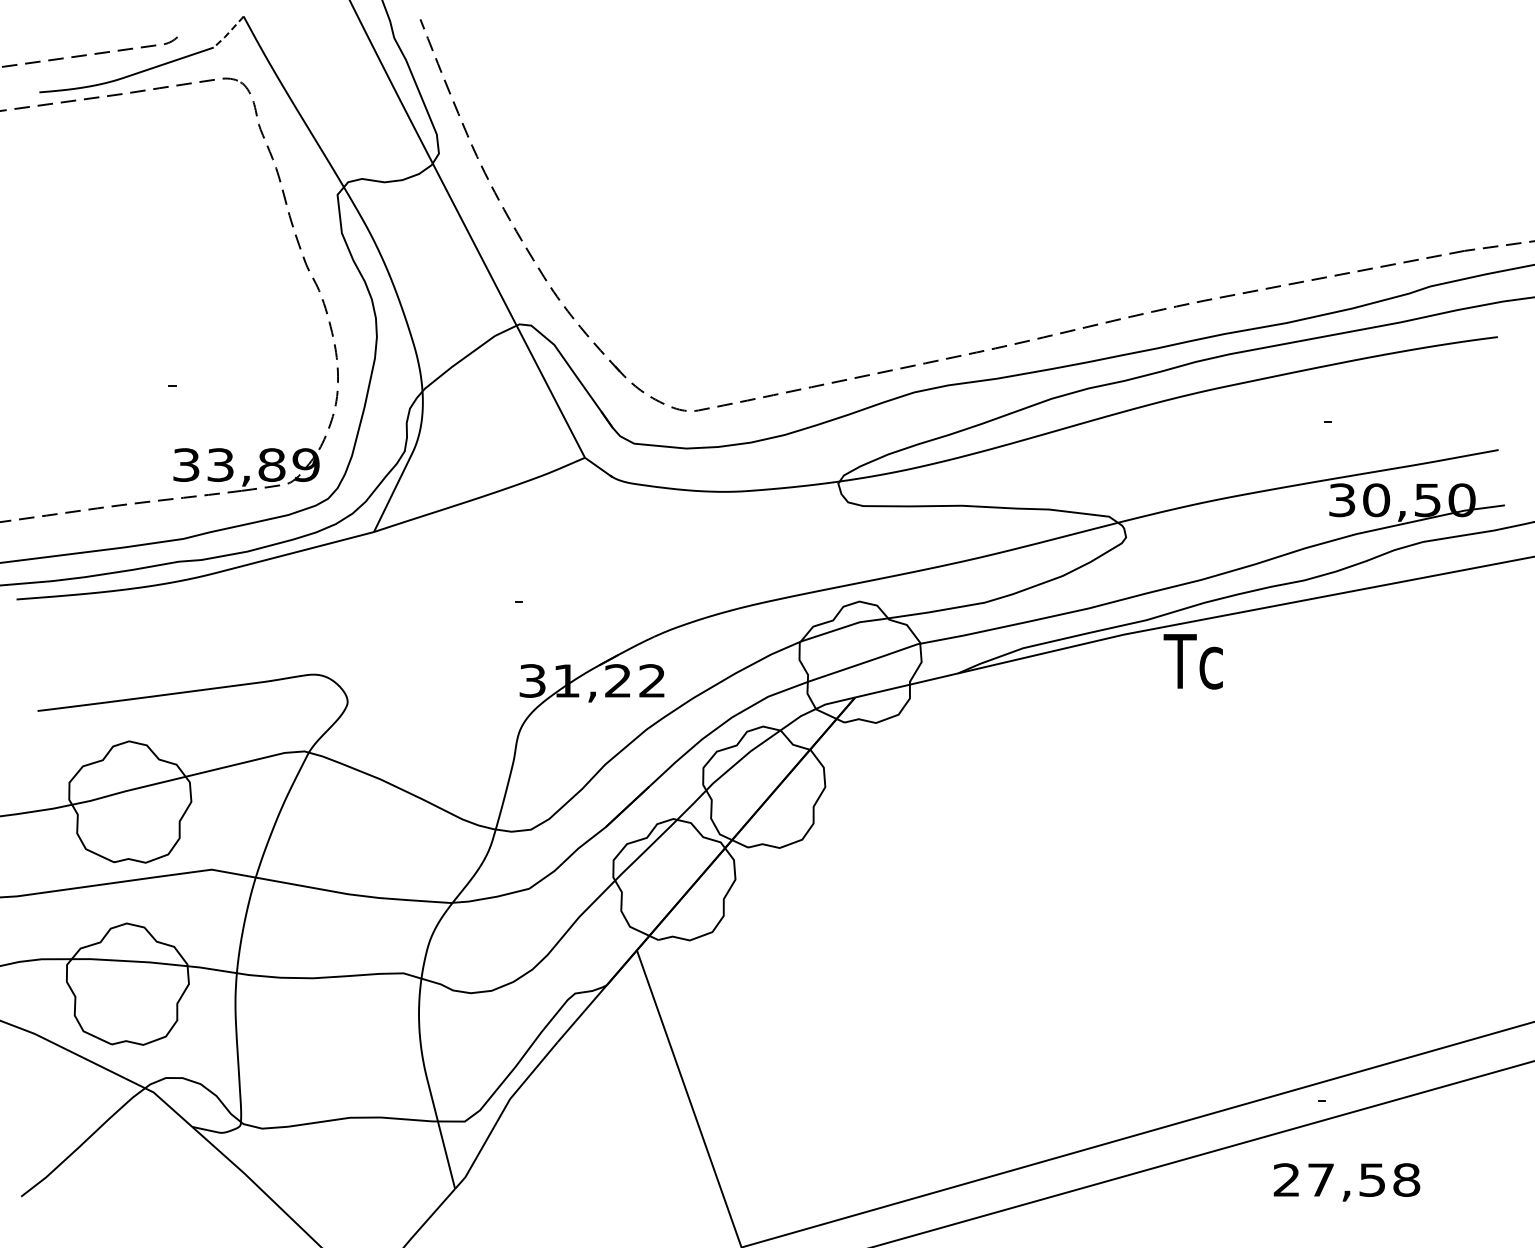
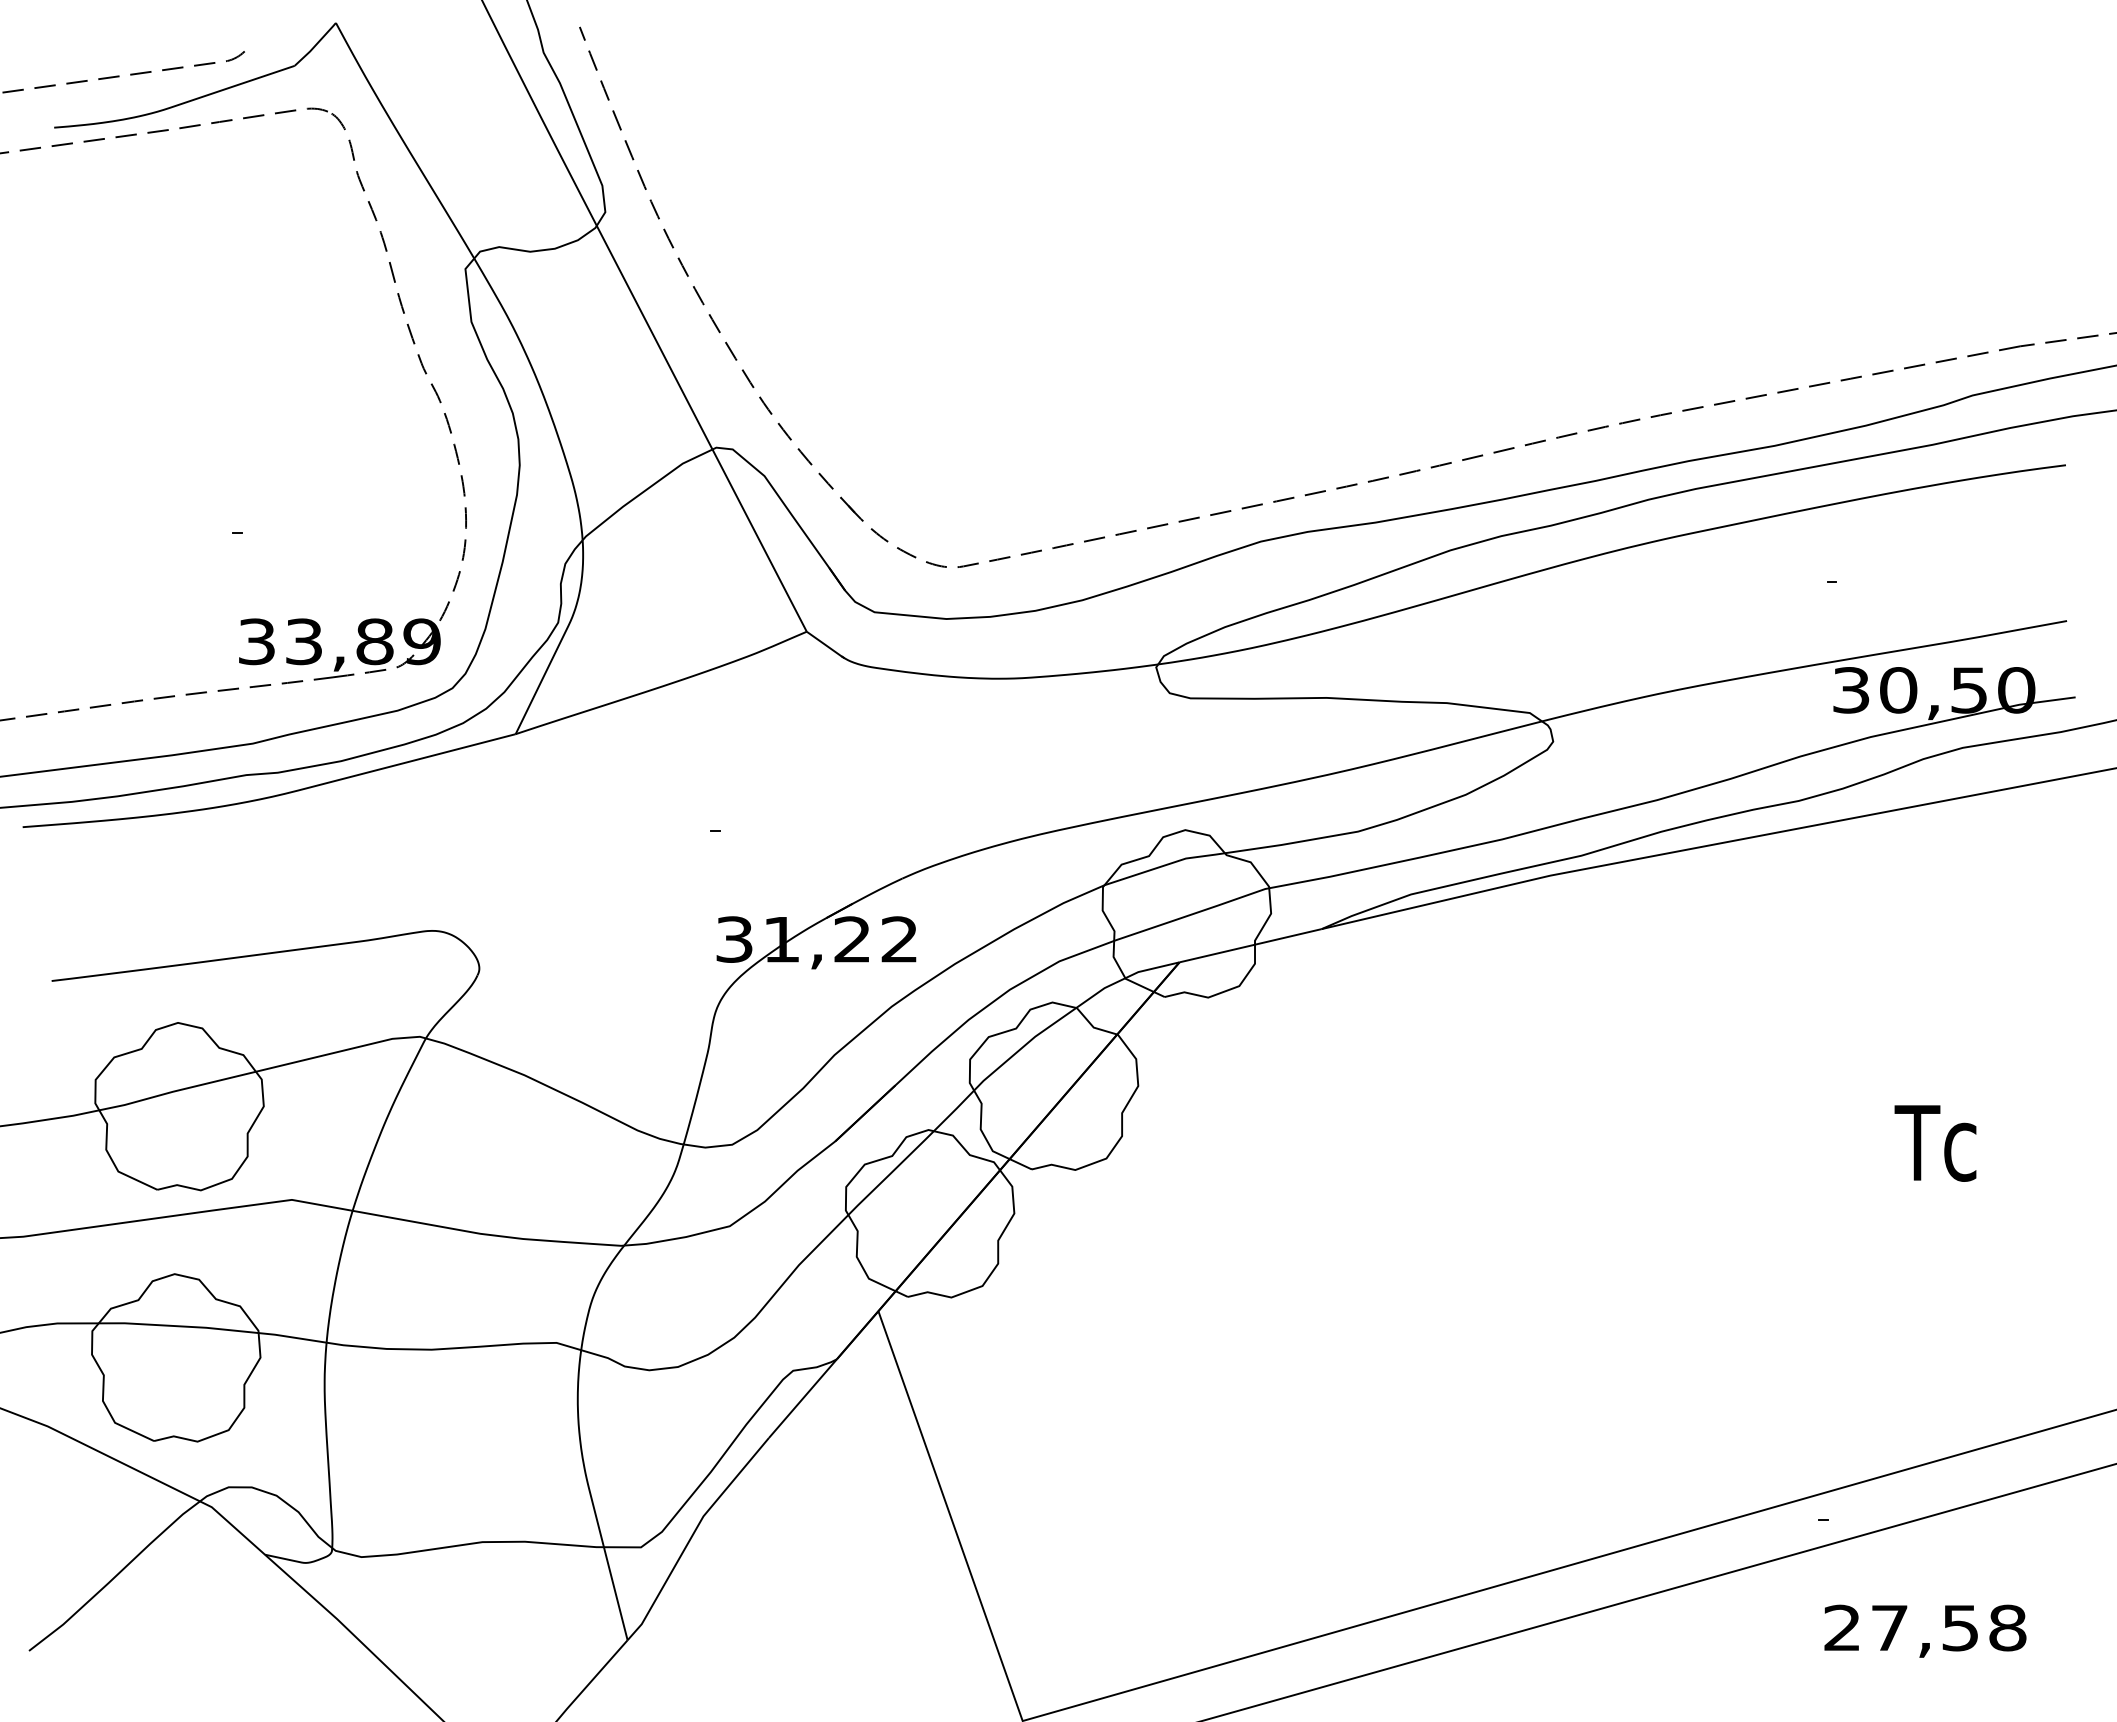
line: (228, 32) -> (315, 45), dashed -> solid
text: (1192, 661) -> (1934, 1143), moved
text: (1346, 1182) -> (1924, 1631), moved

